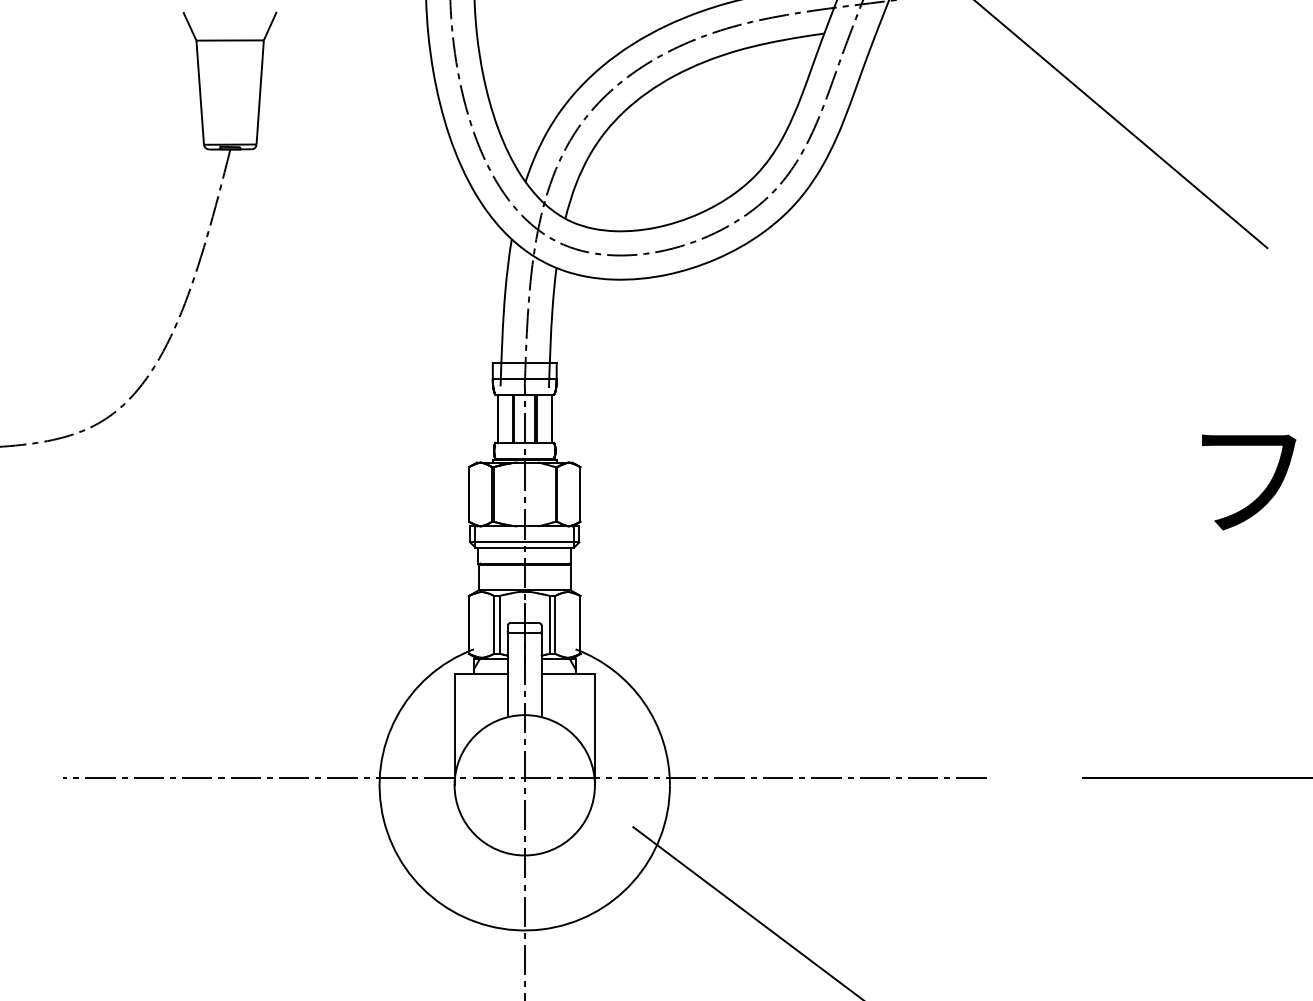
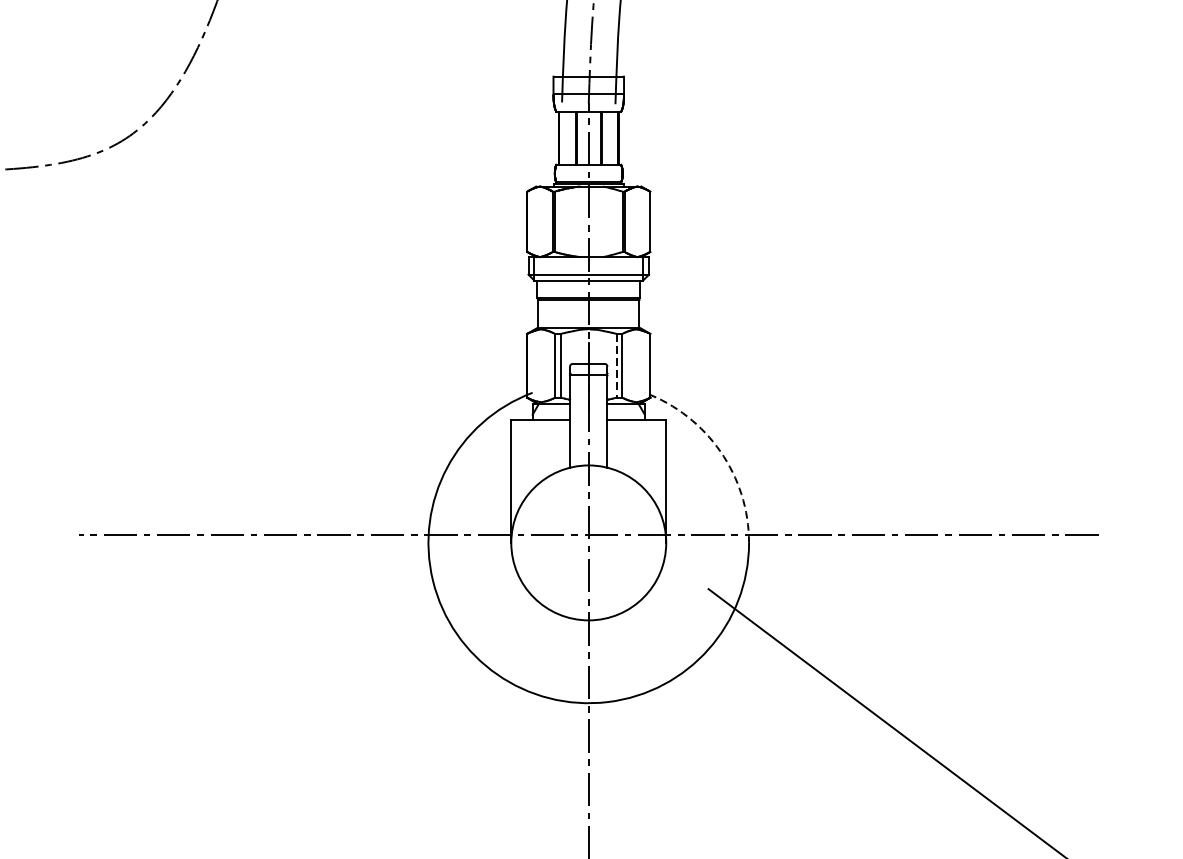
line: (549, 624) -> (616, 365), solid -> dashed
arc: (644, 702) -> (720, 451), solid -> dashed

